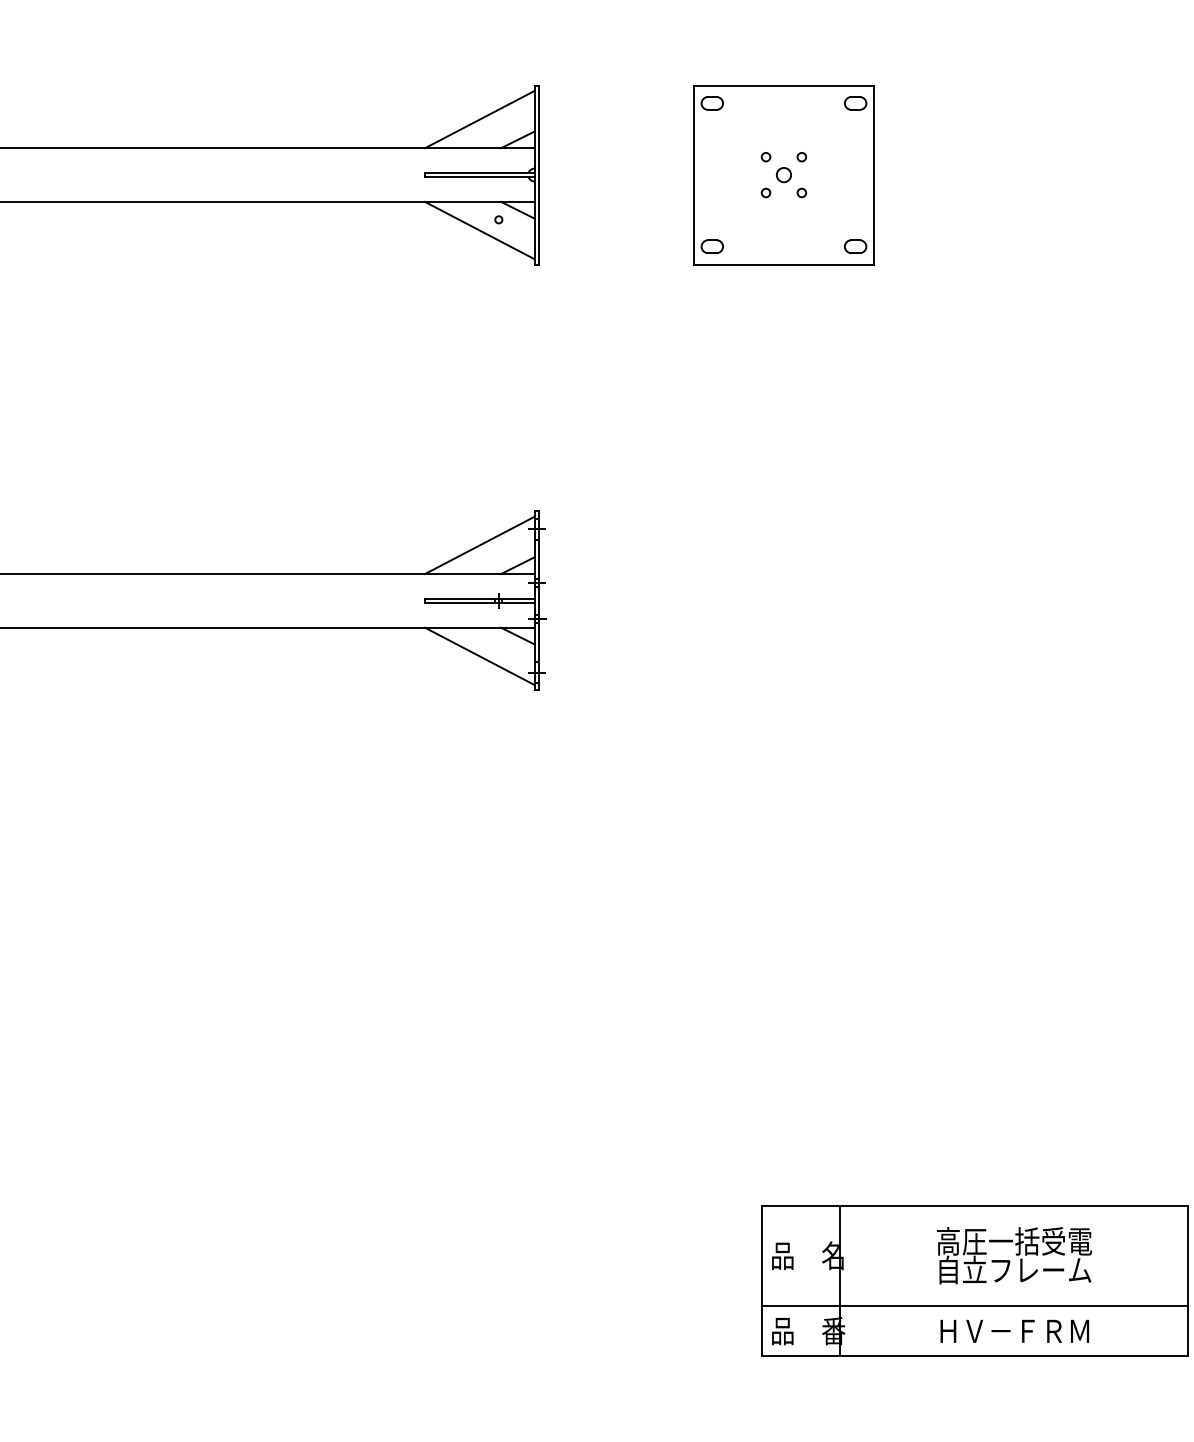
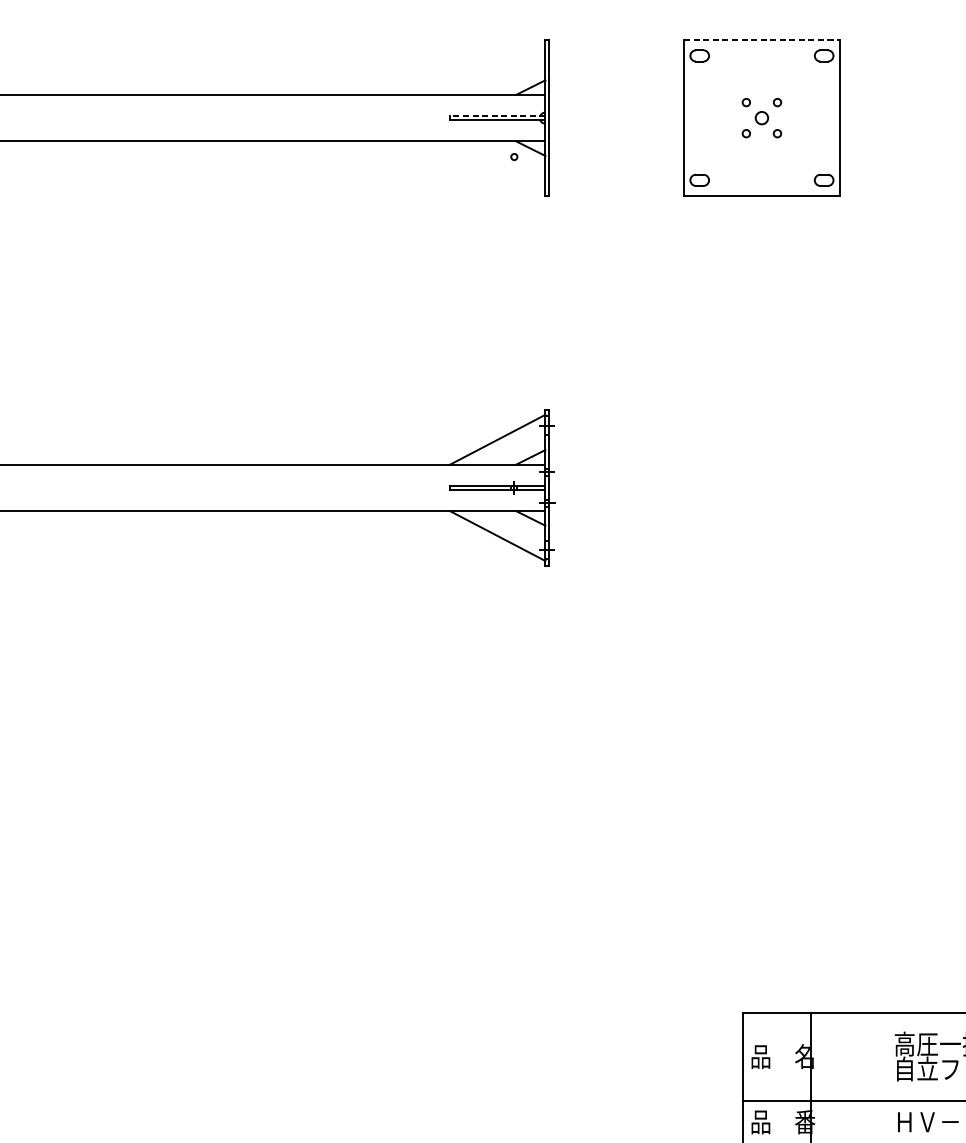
line: (783, 85) -> (761, 40), solid -> dashed
line: (479, 119) -> (497, 69), removed
line: (479, 172) -> (497, 115), solid -> dashed
line: (479, 230) -> (497, 166), removed

